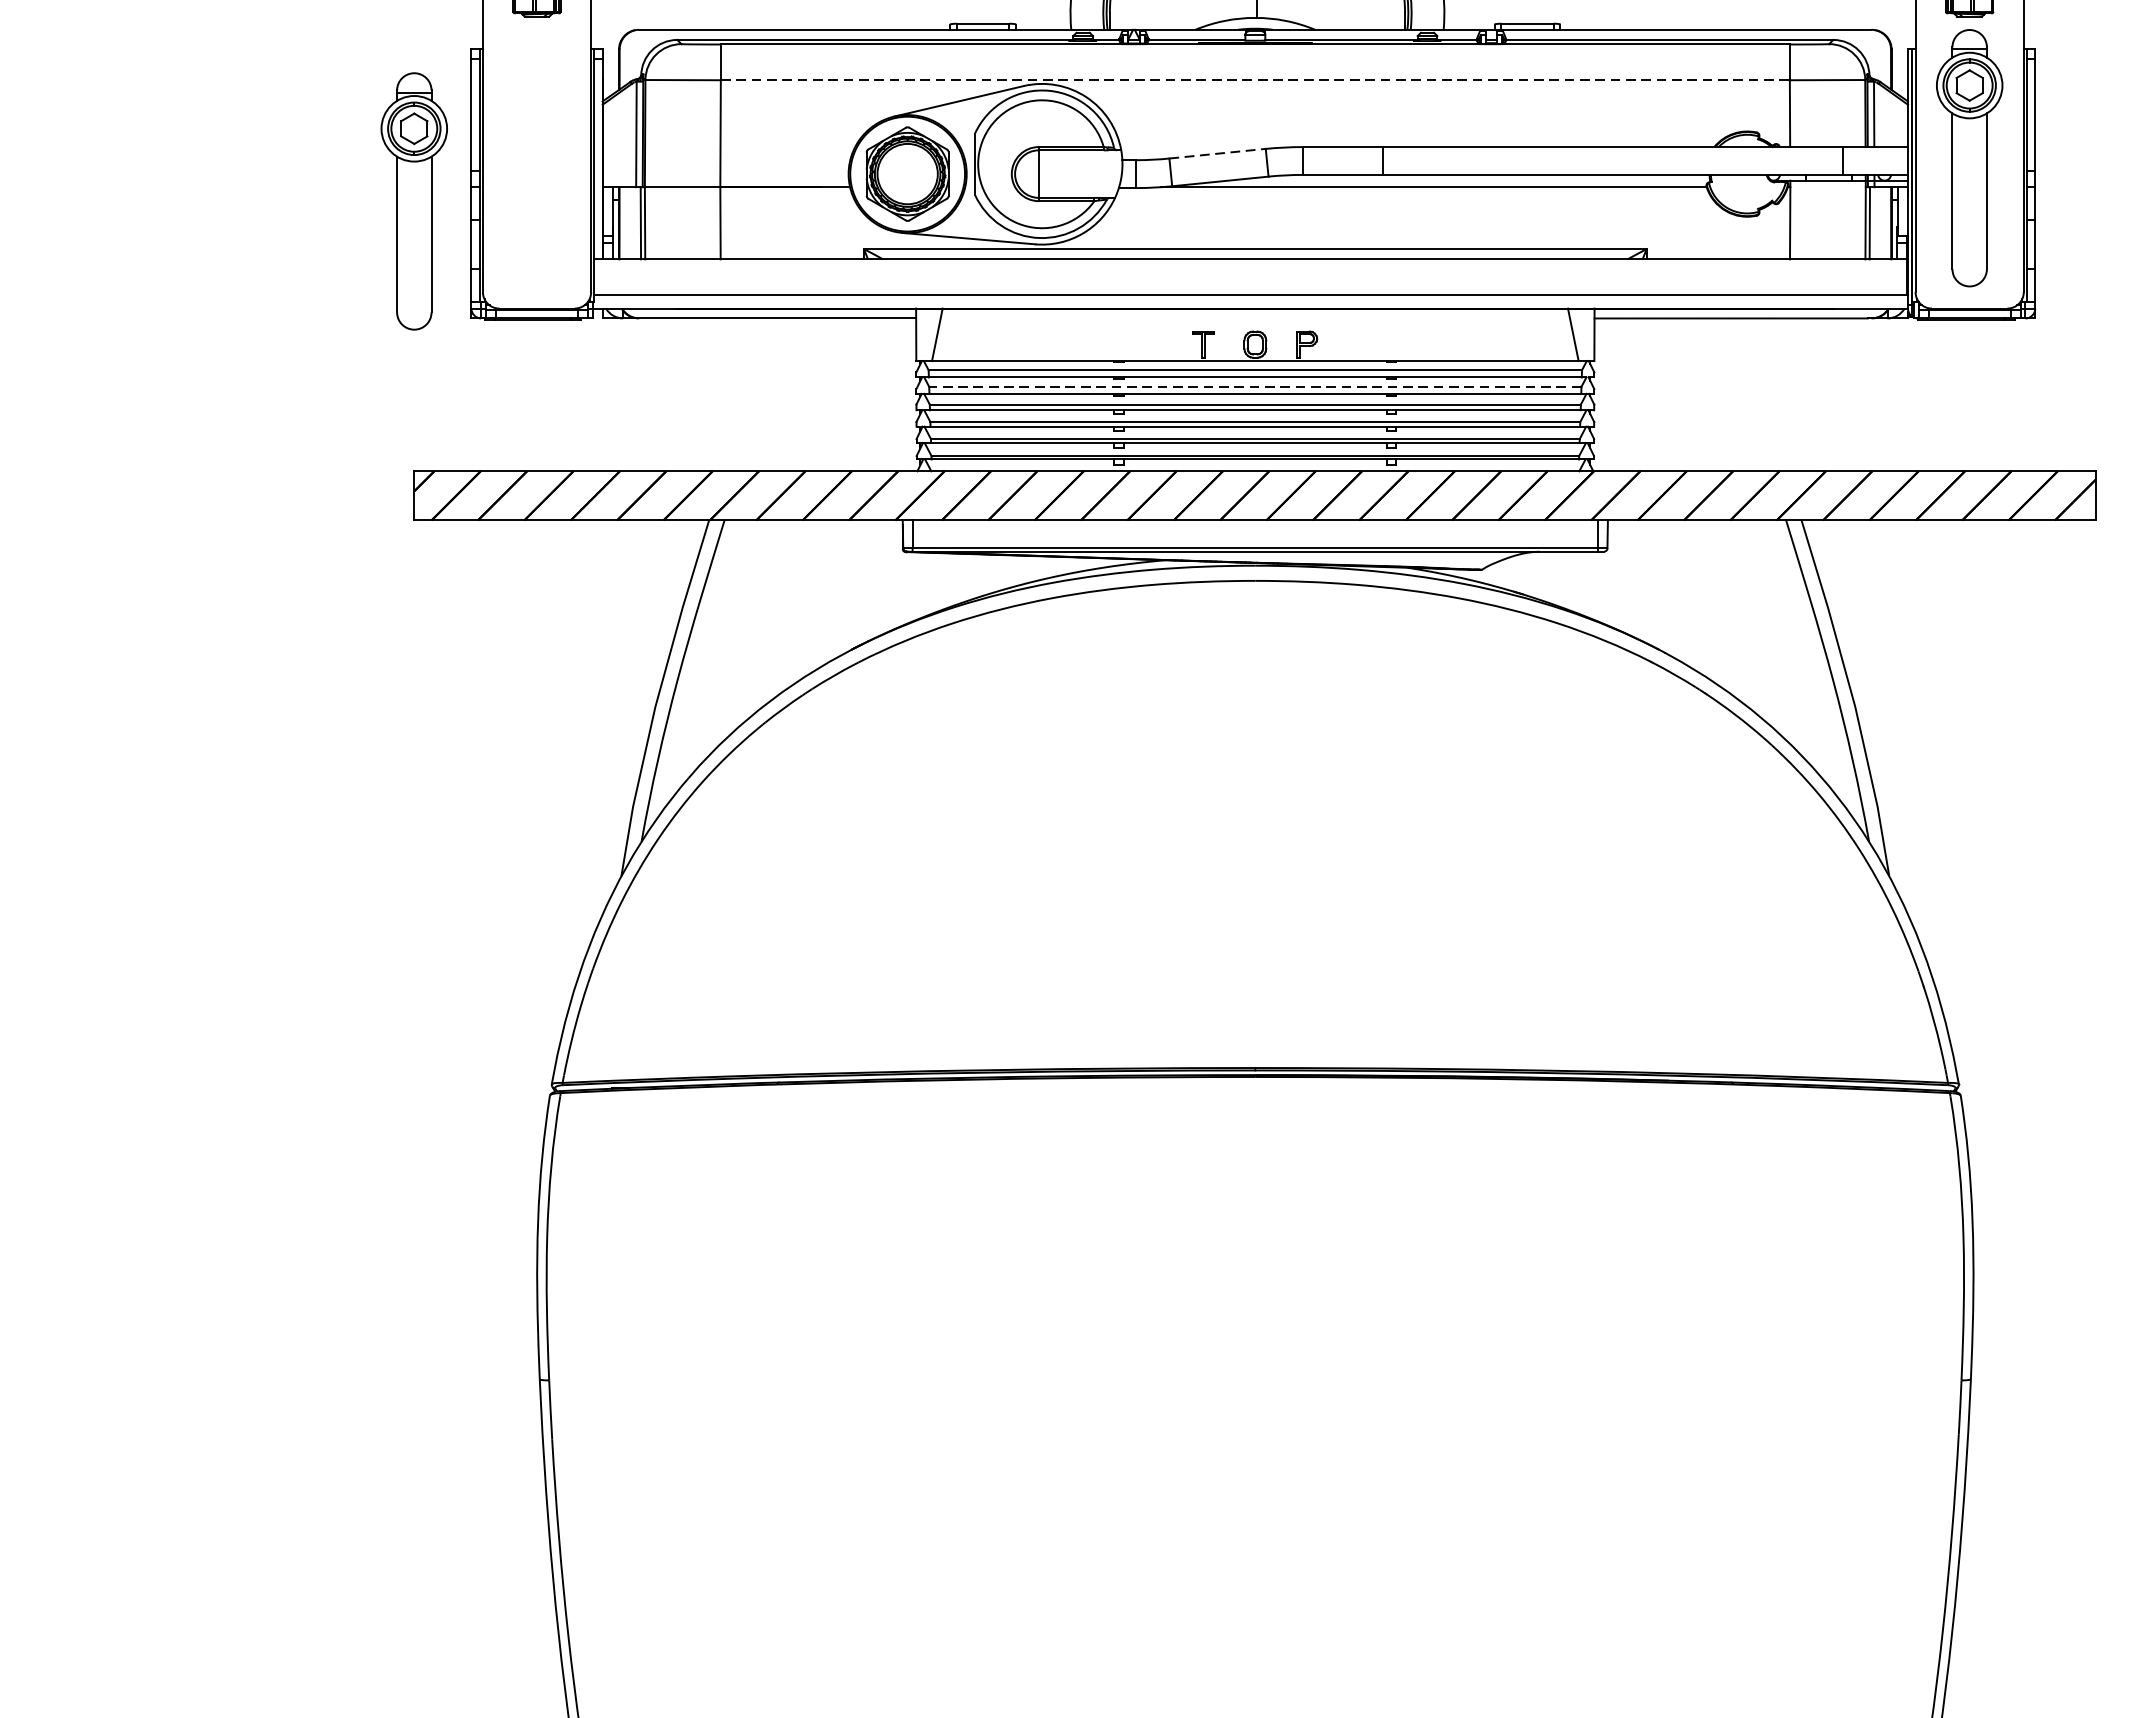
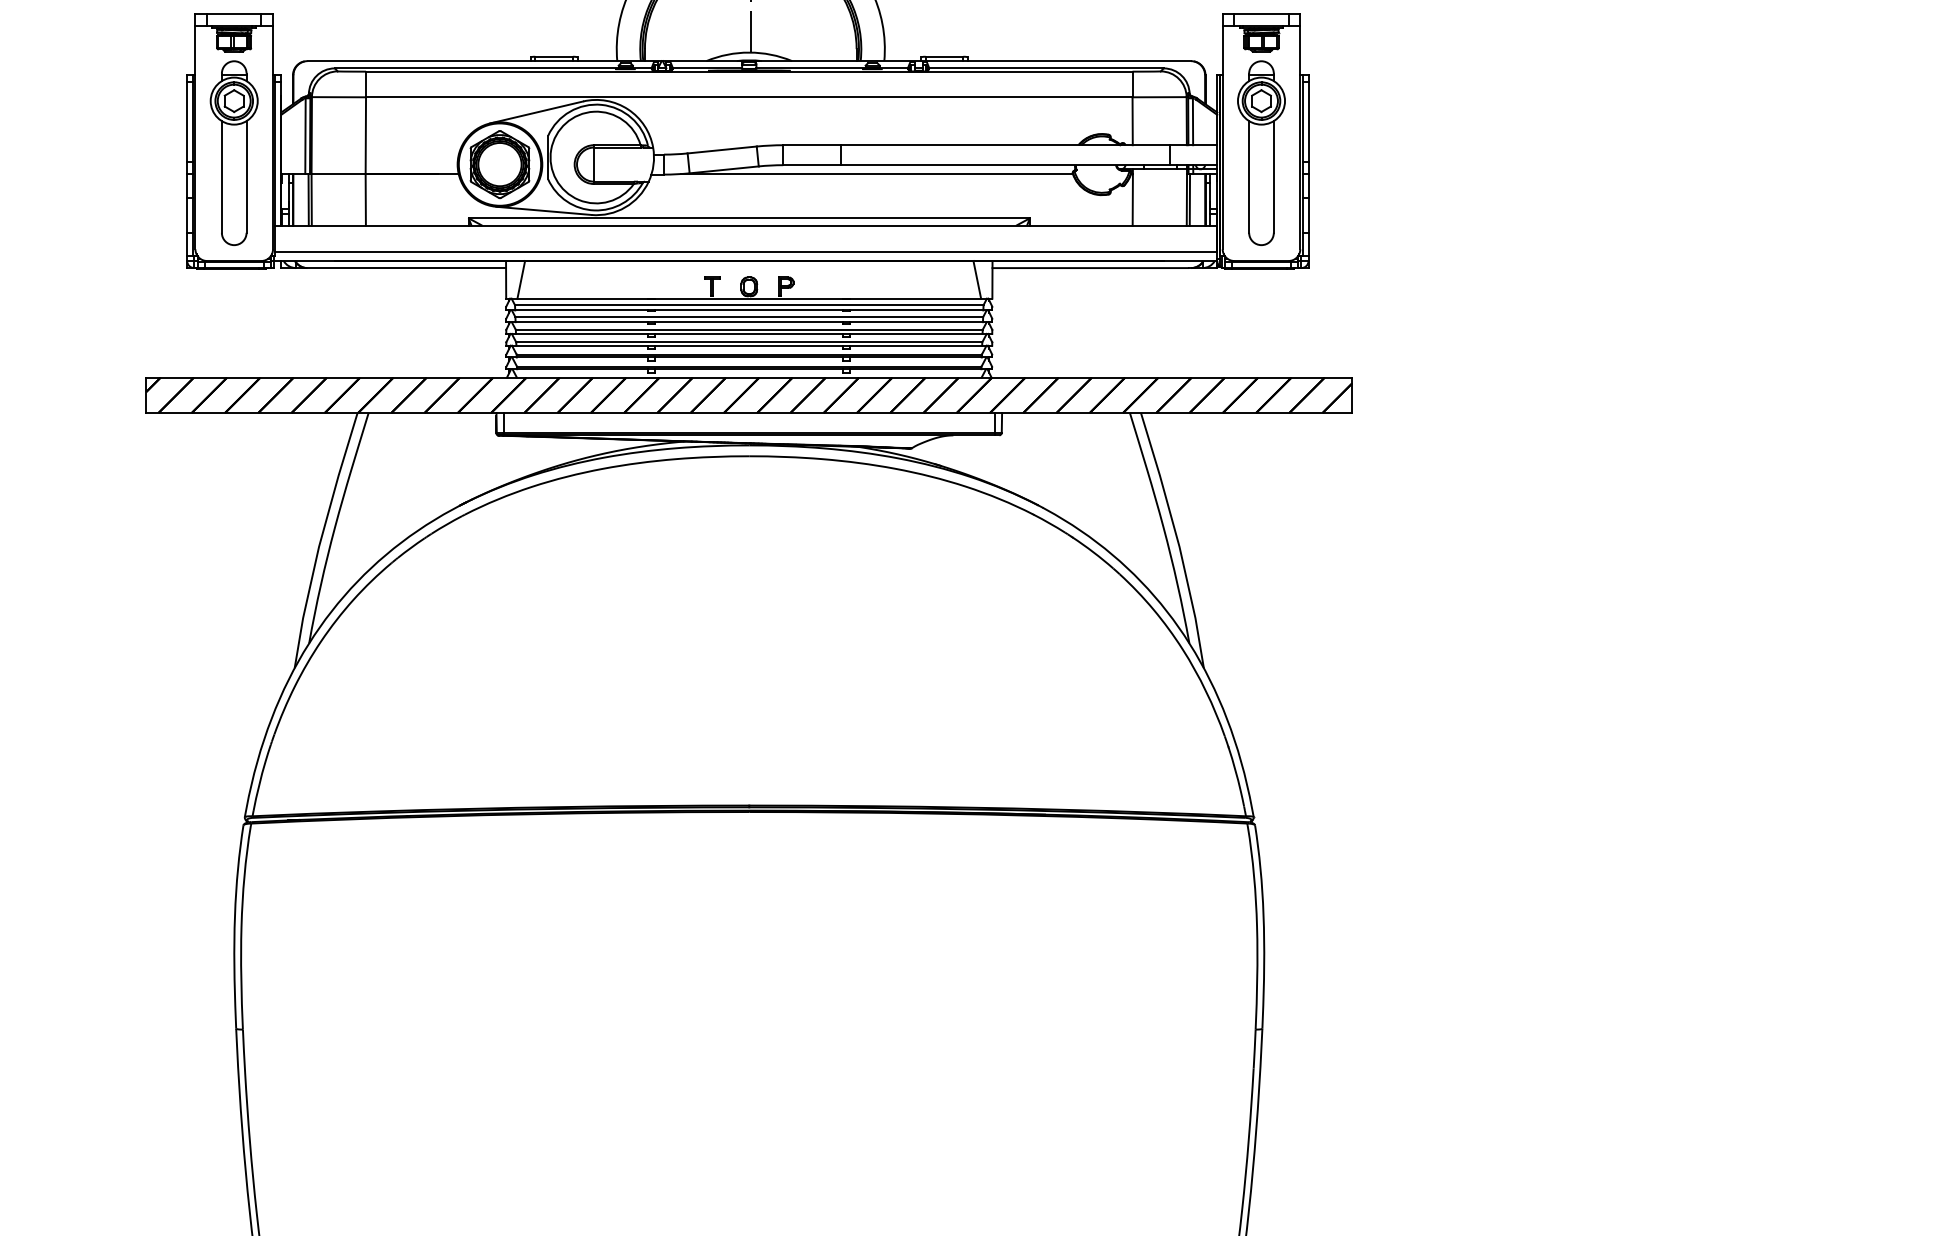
line: (1255, 80) -> (749, 97), dashed -> solid
line: (1217, 153) -> (722, 149), dashed -> solid
part: (413, 200) -> (233, 152), moved
line: (1255, 387) -> (749, 317), dashed -> solid

